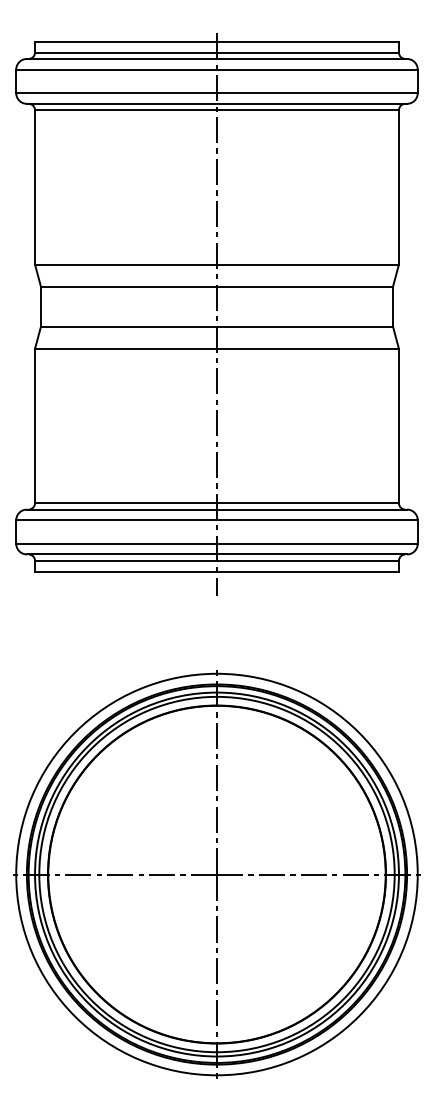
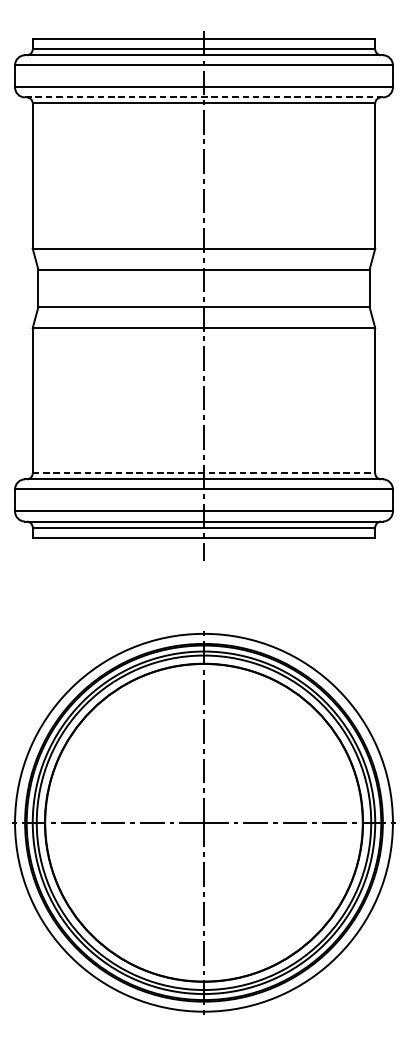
line: (217, 103) -> (204, 97), solid -> dashed
line: (217, 503) -> (204, 473), solid -> dashed

